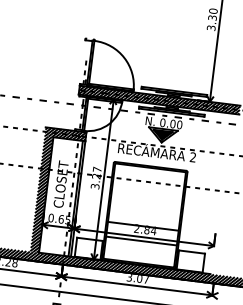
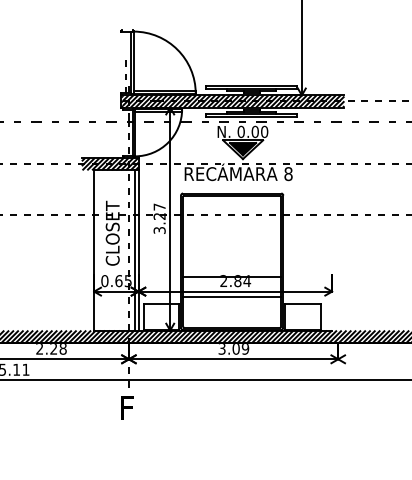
text: (193, 157) -> (288, 174), 2 -> 8
hatch: (41, 194) -> (87, 250), removed
text: (146, 279) -> (245, 349), 3.07 -> 3.09

